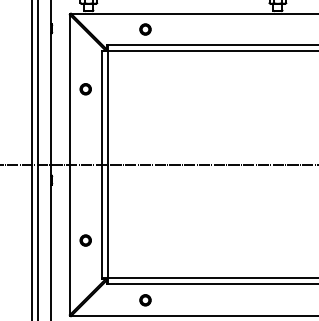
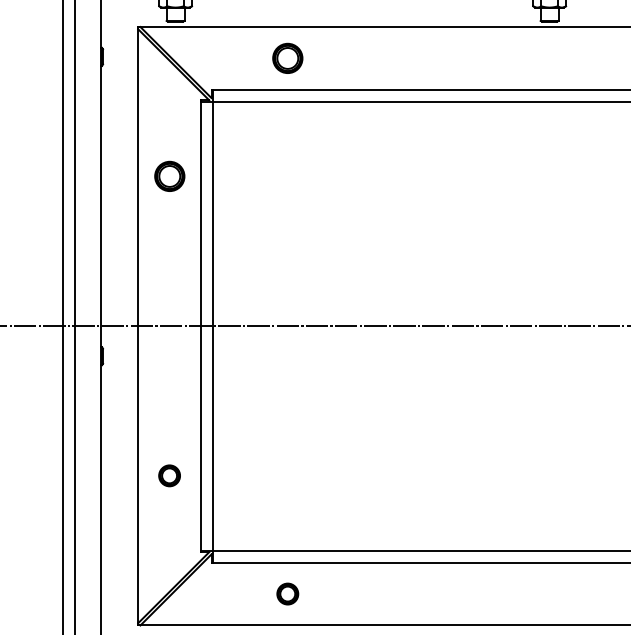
part: (145, 29) -> (287, 58), size x1.4
part: (85, 89) -> (169, 177), size x1.4

